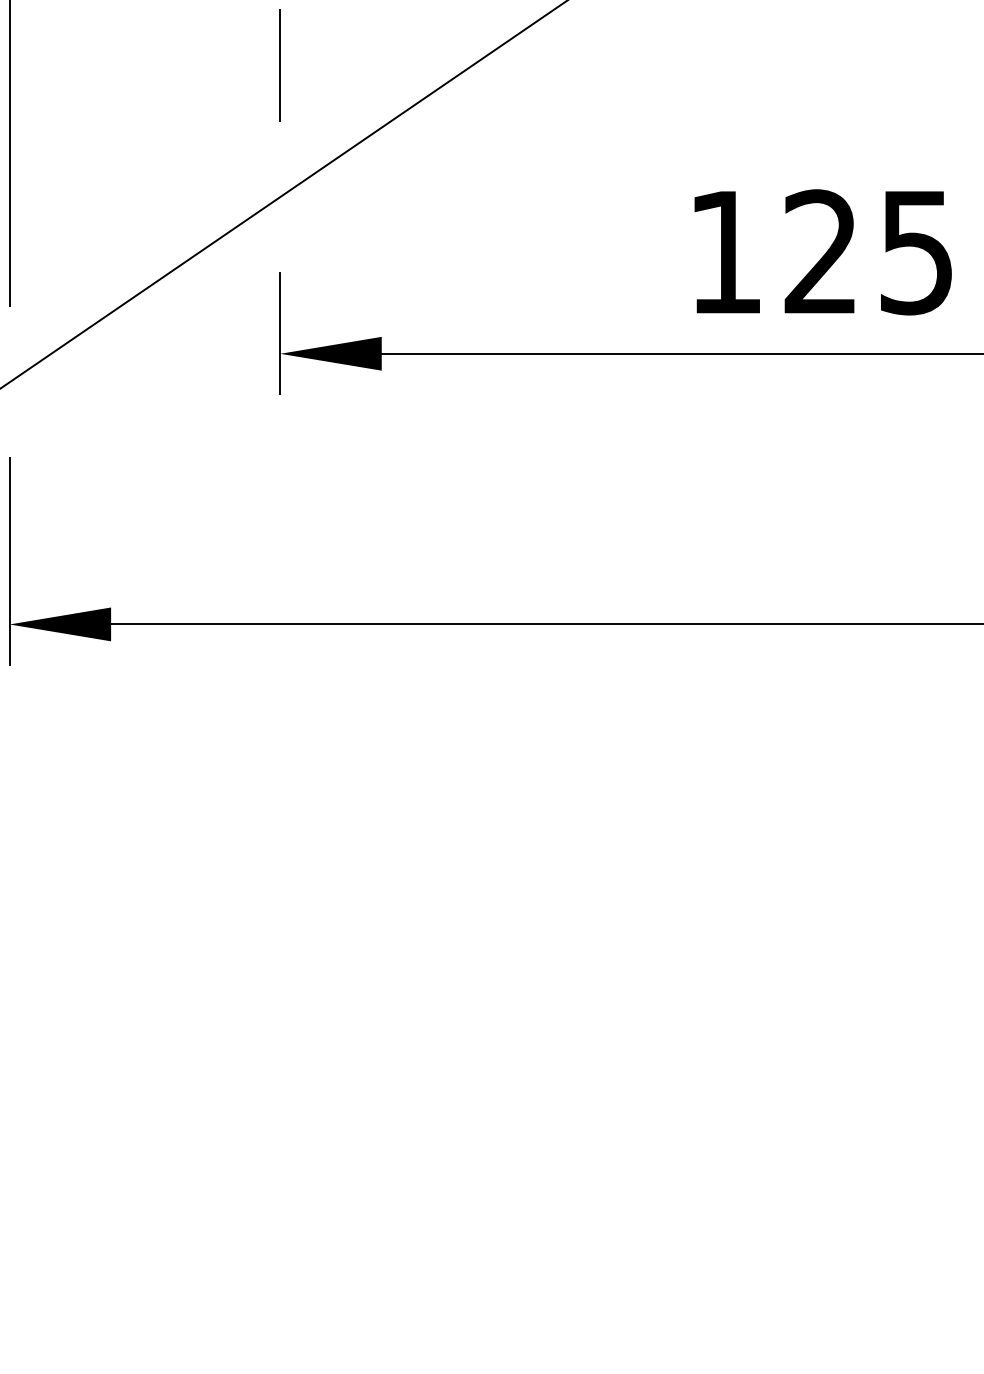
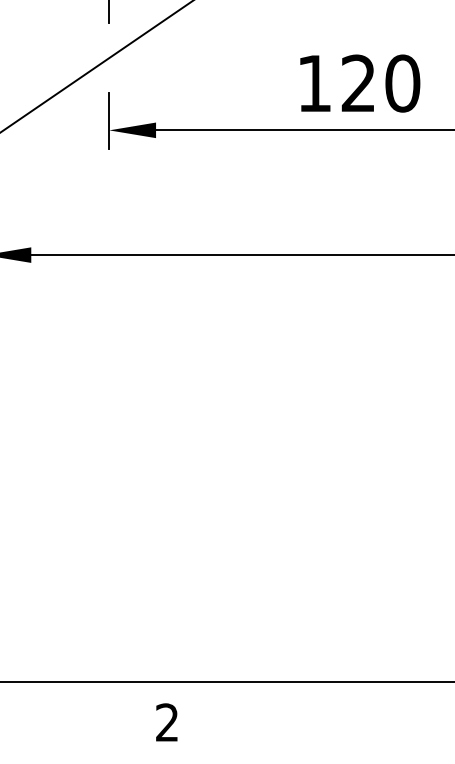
text: (916, 252) -> (402, 83), 125 -> 120

